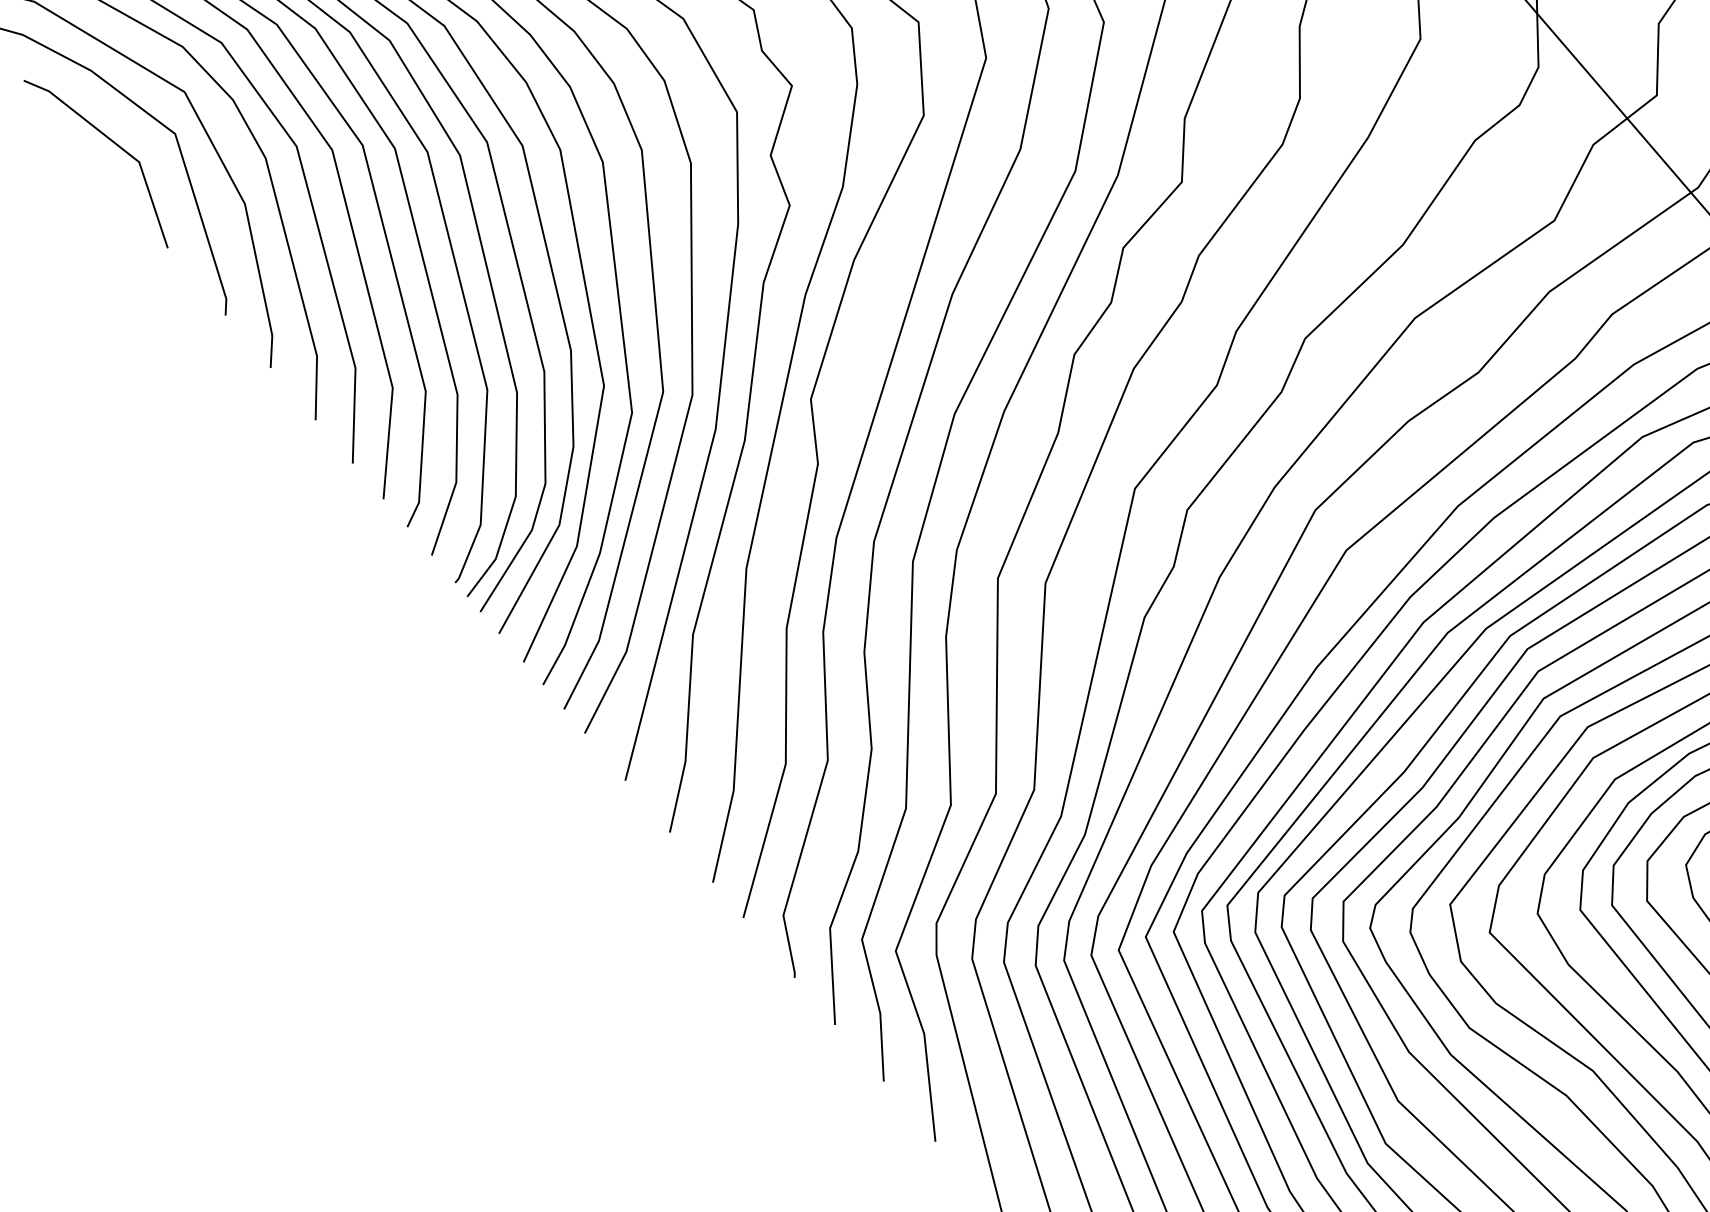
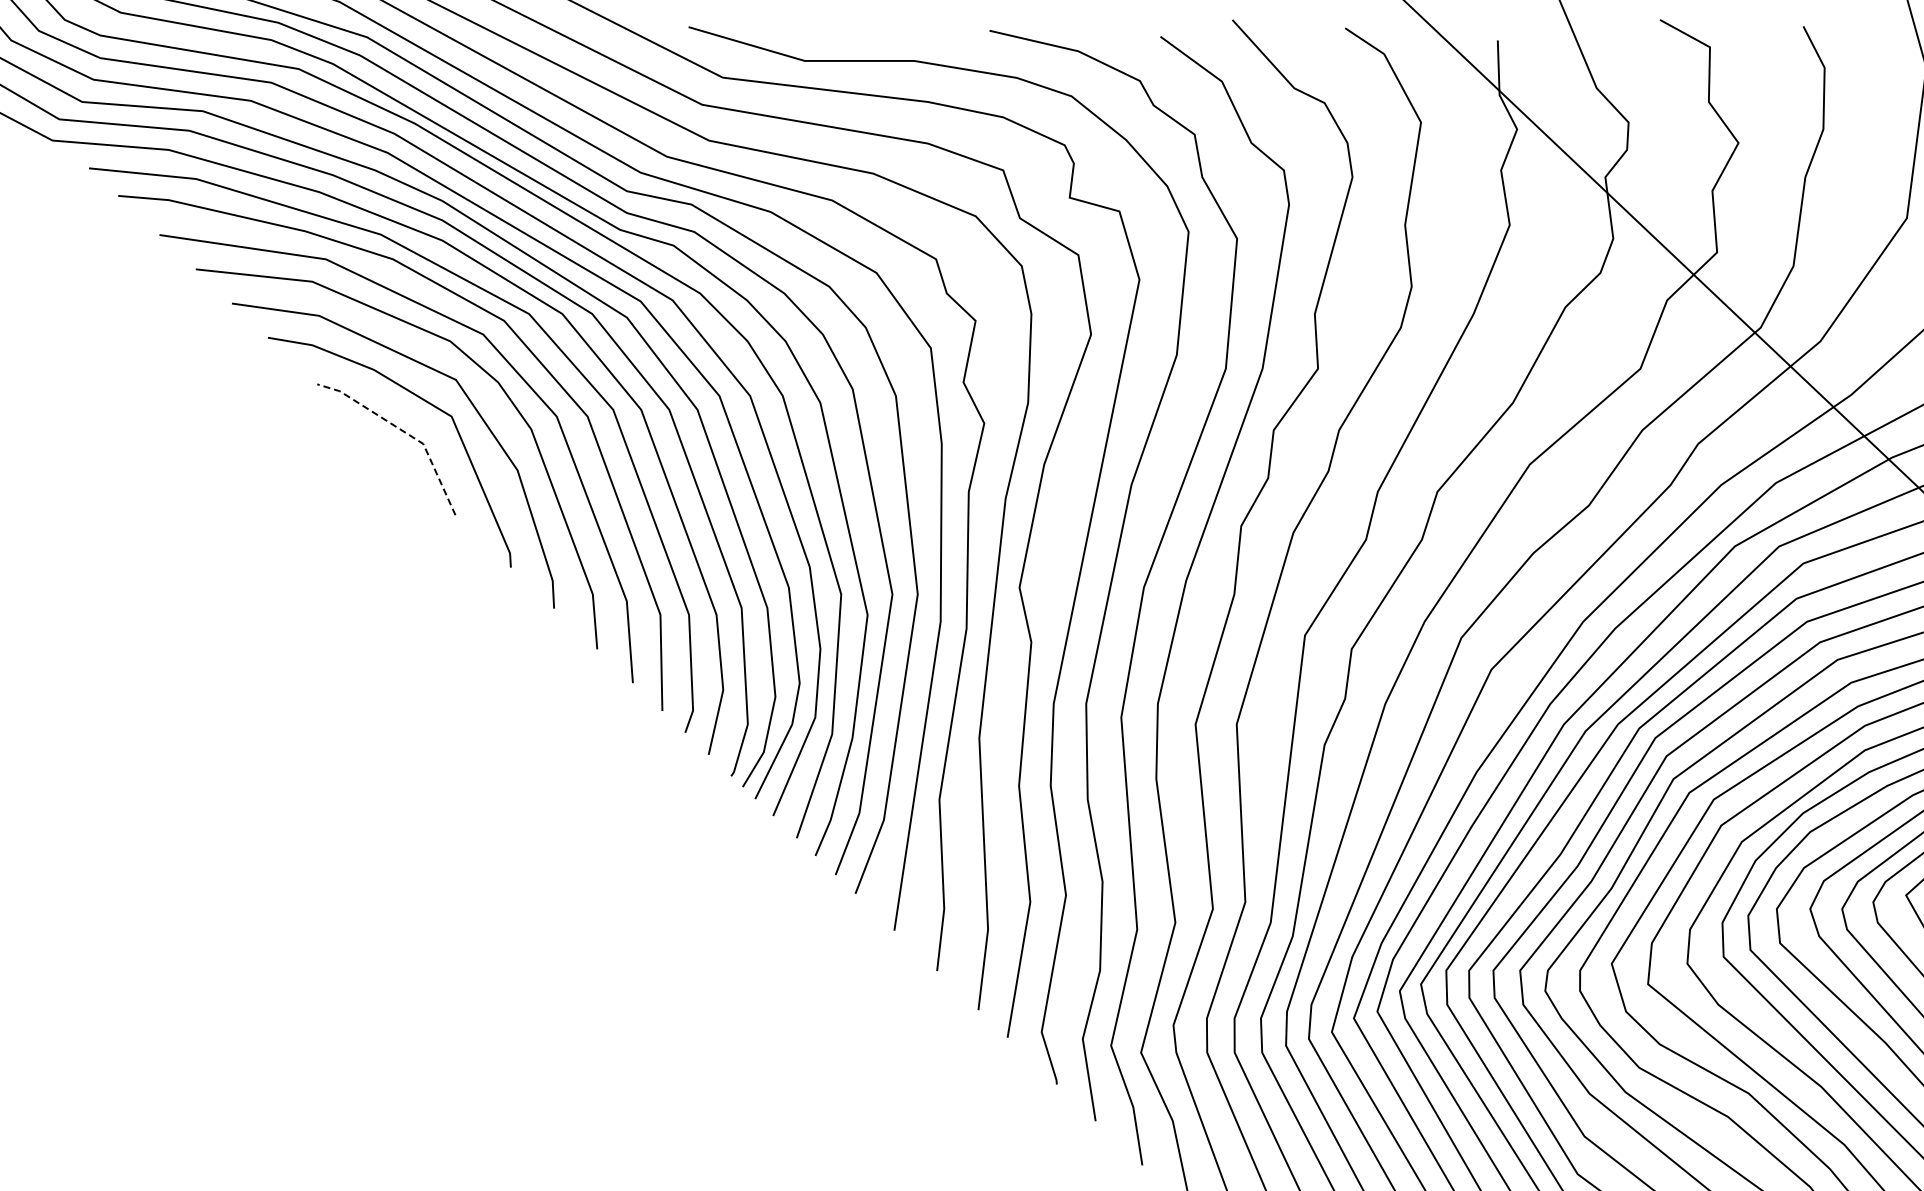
line: (118, 146) -> (404, 432), solid -> dashed

